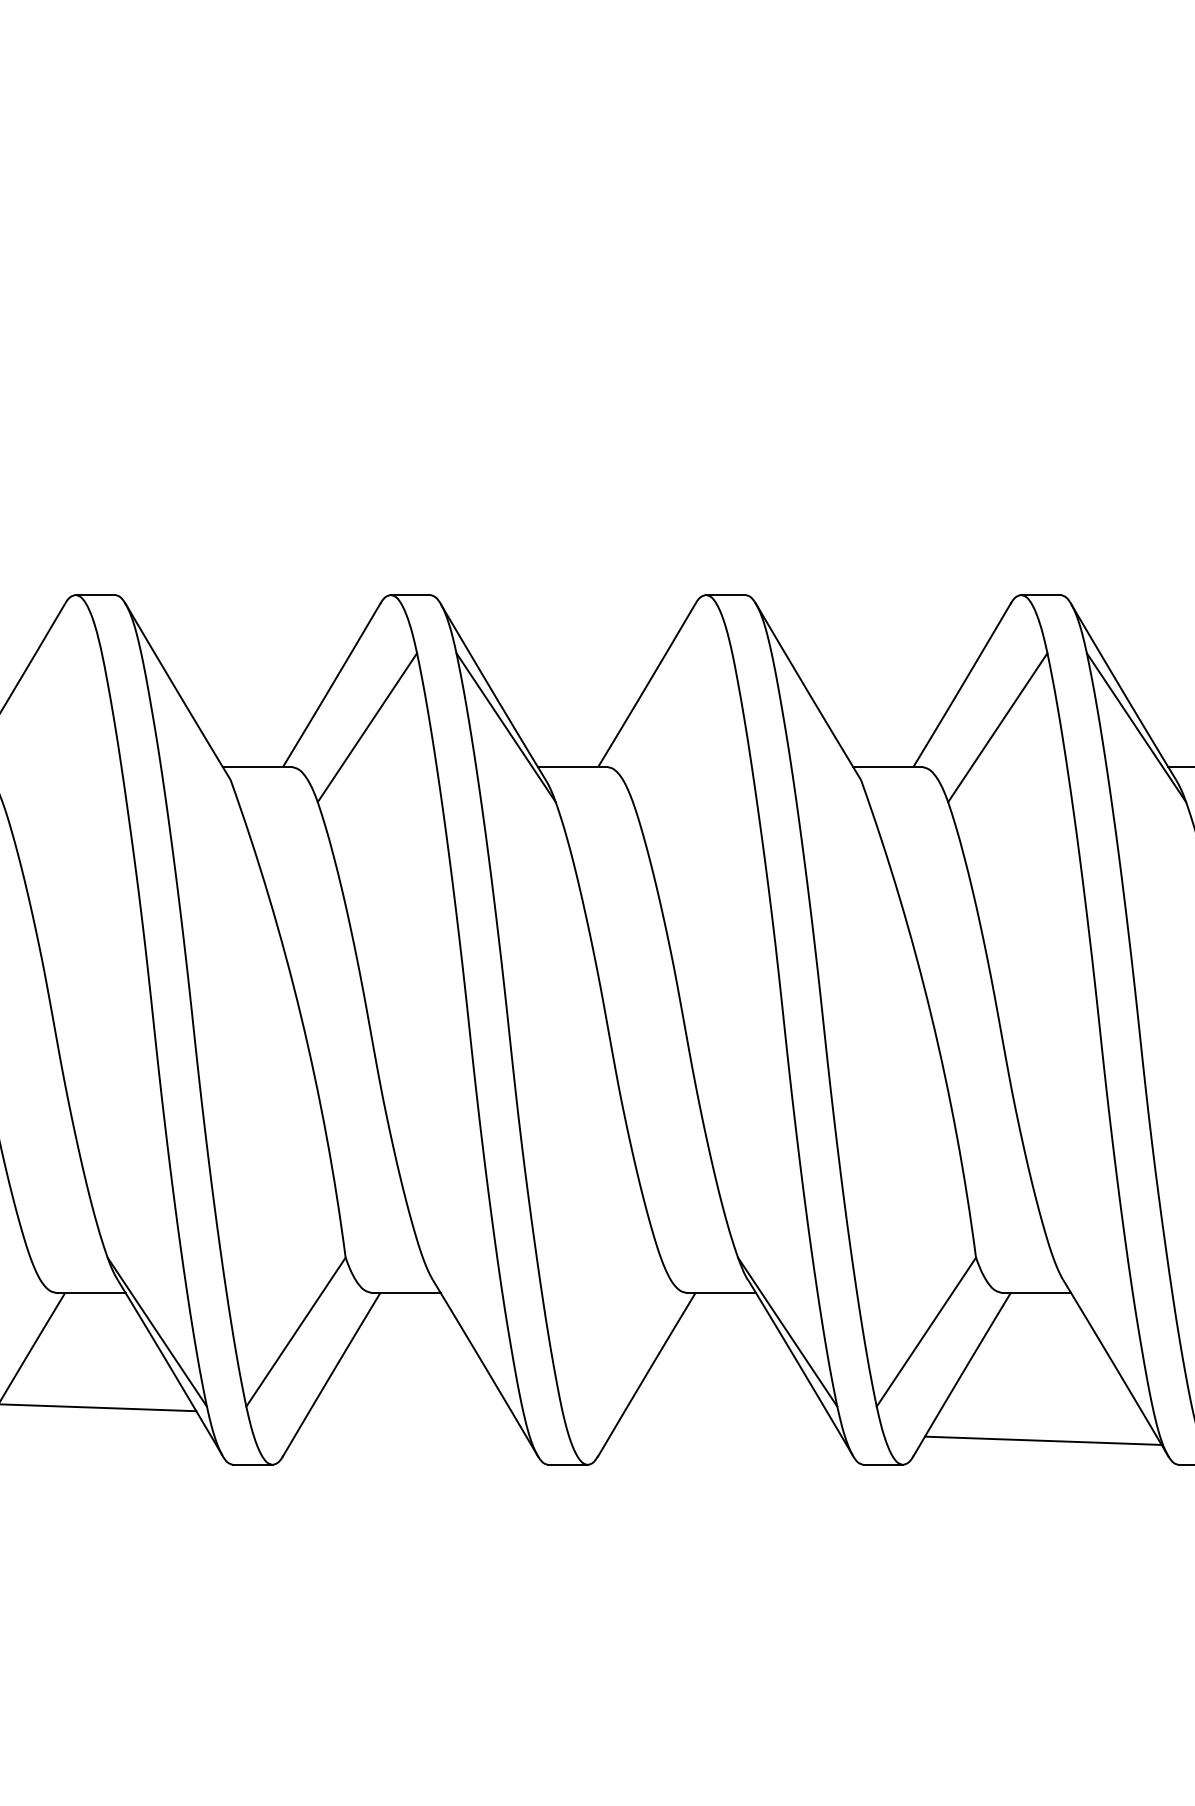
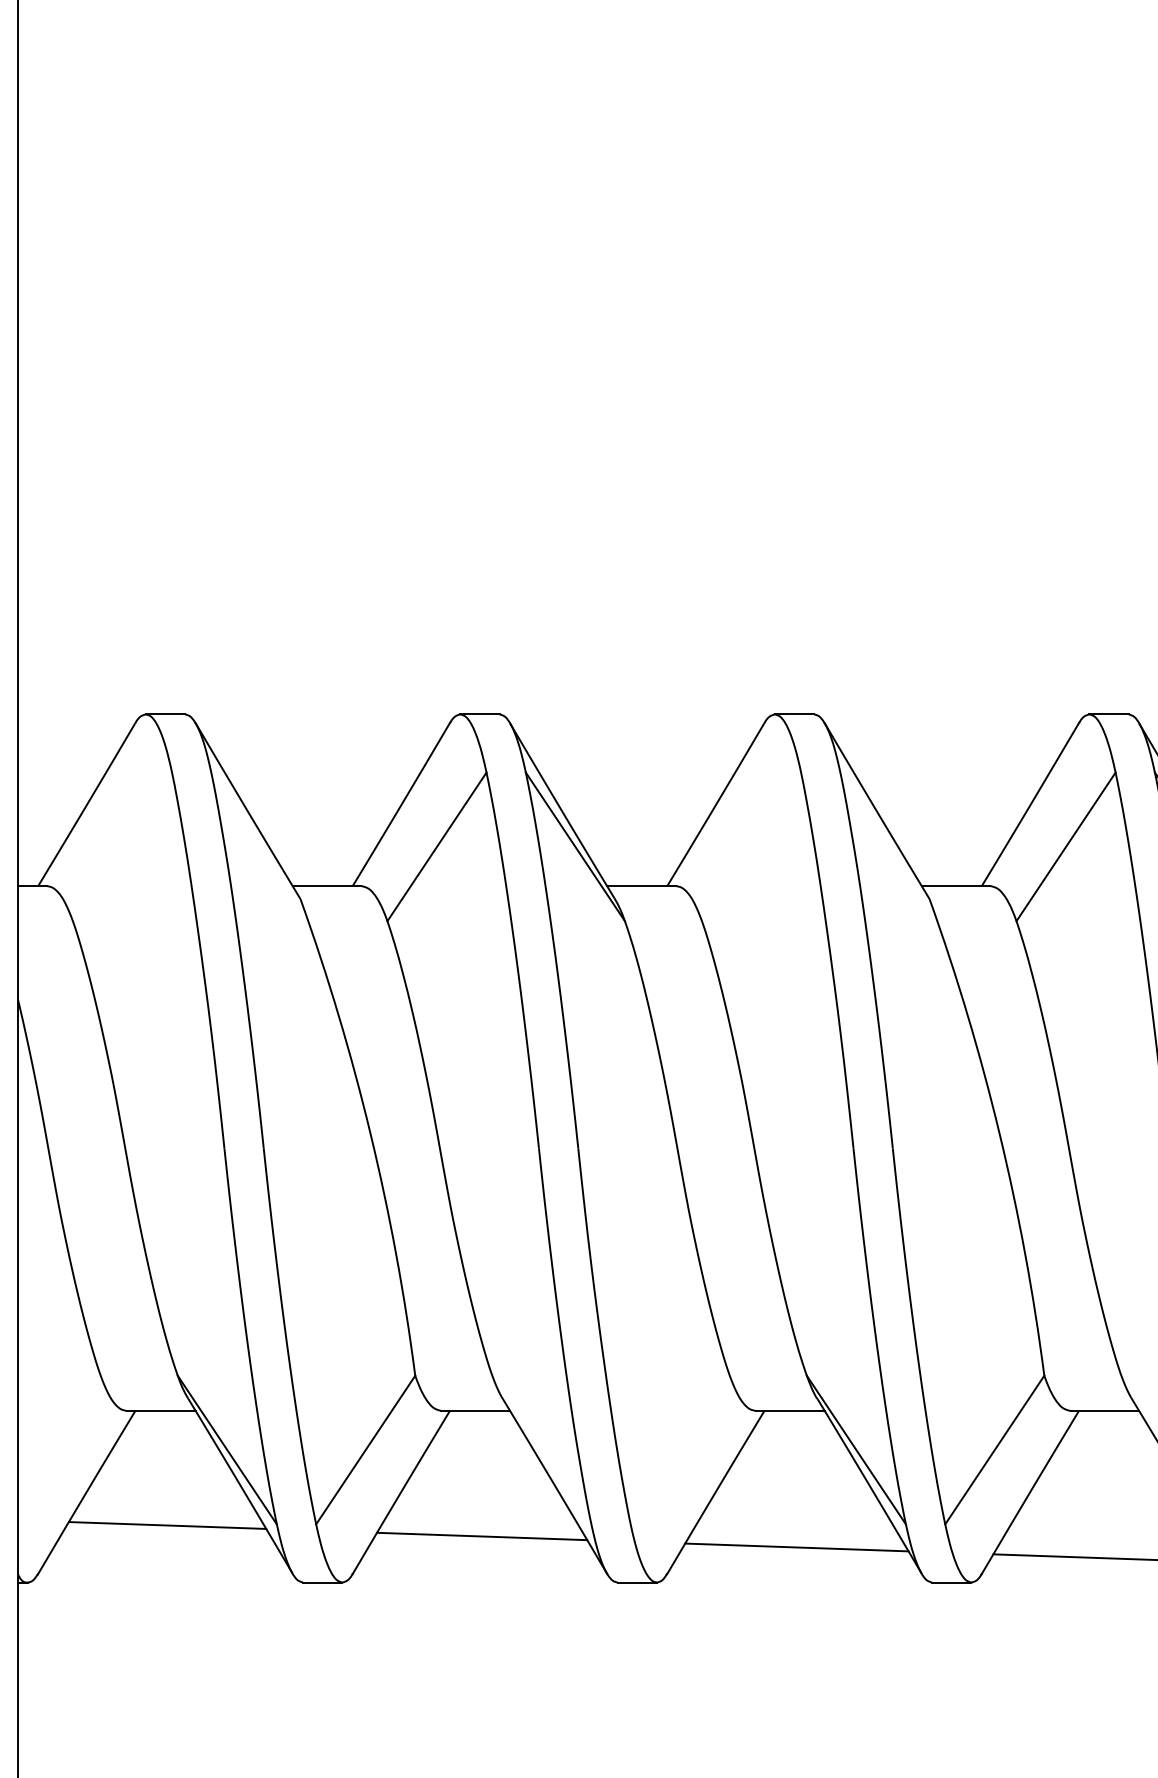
line: (412, 1418) -> (481, 1536), added
line: (728, 1429) -> (797, 1547), added

